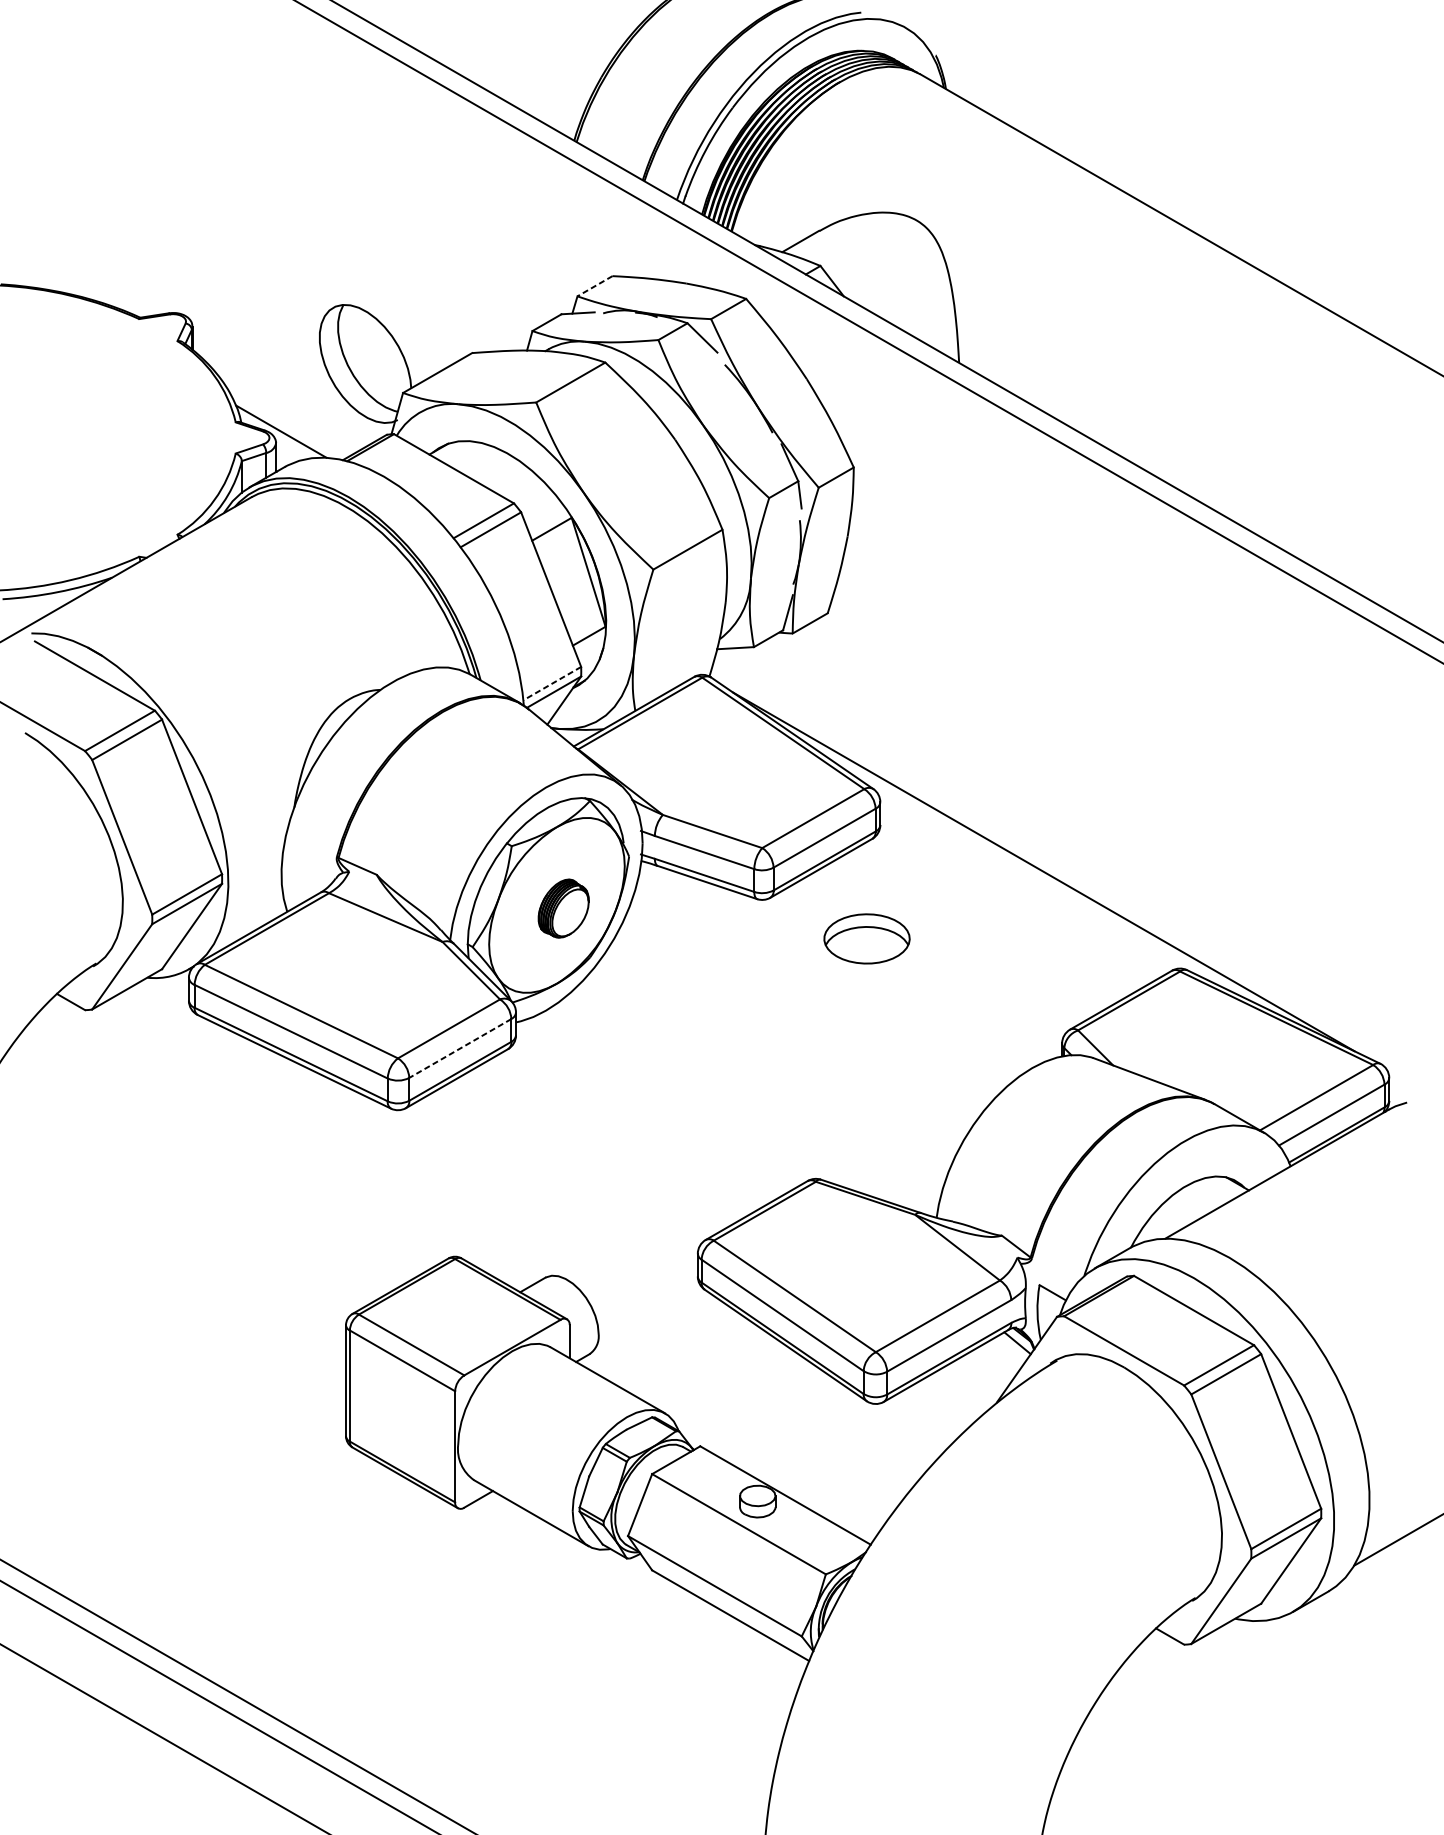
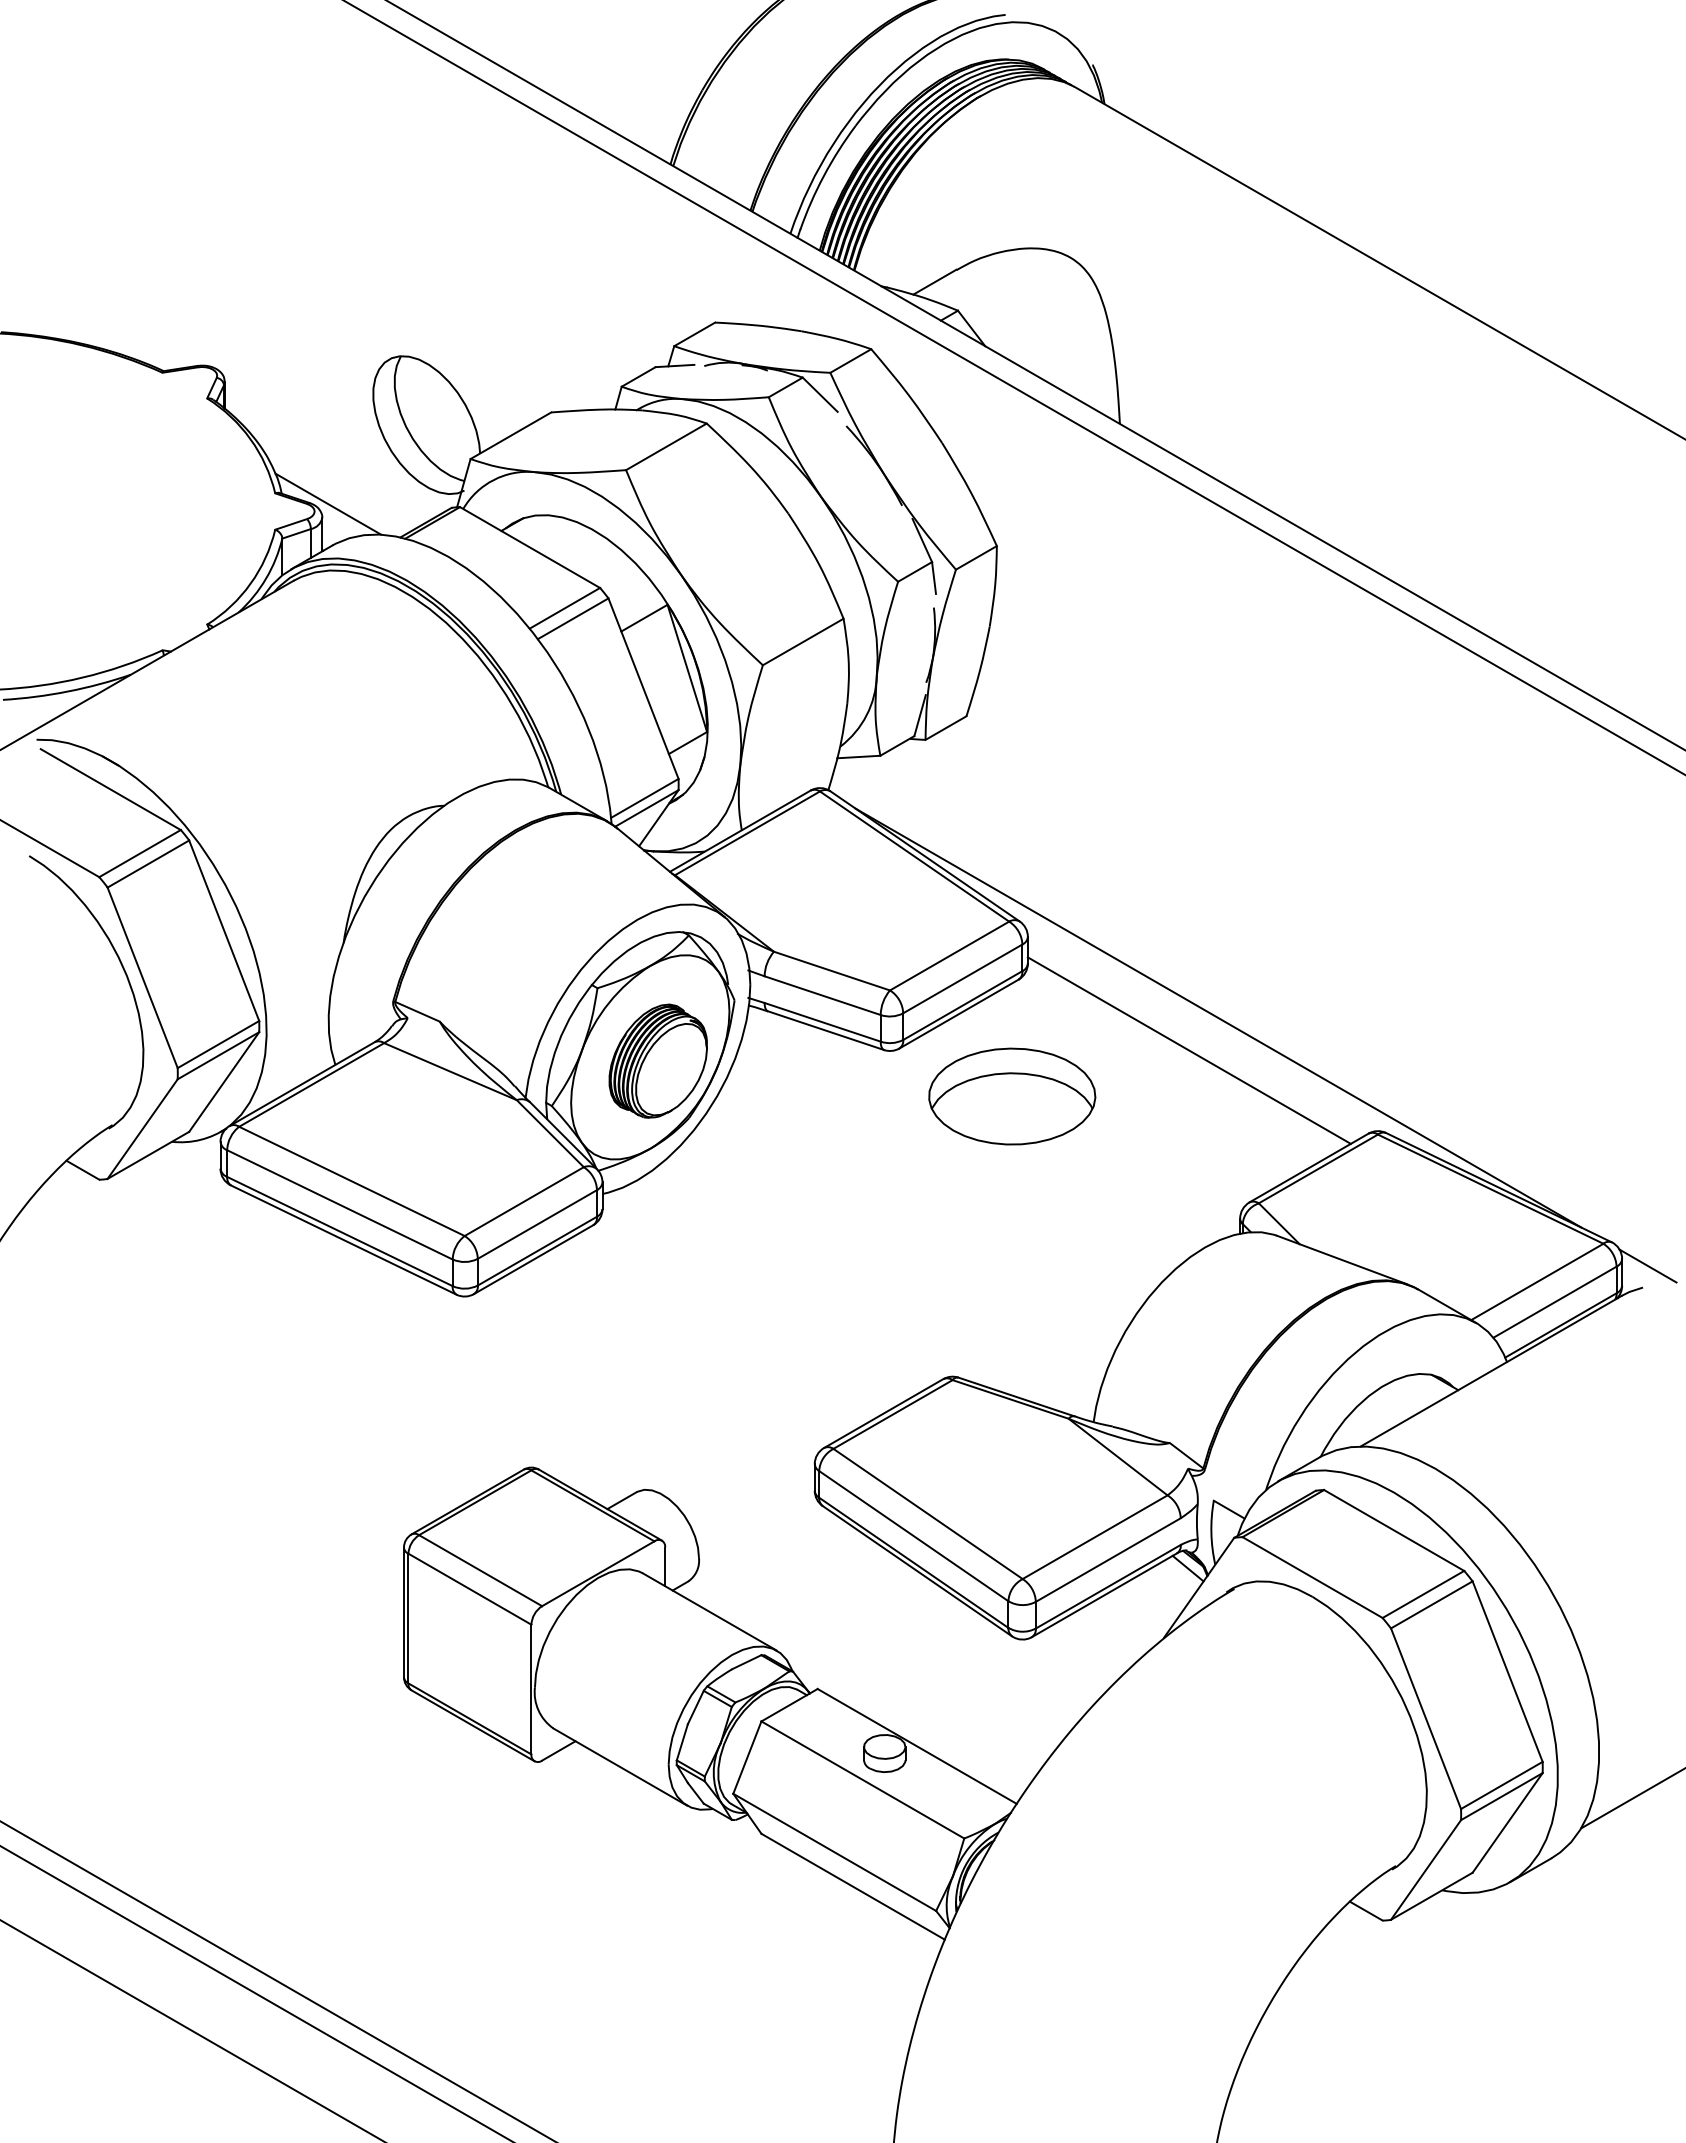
line: (594, 286) -> (694, 334), dashed -> solid
line: (552, 683) -> (644, 798), dashed -> solid
line: (1017, 899) -> (1188, 1050), added
part: (563, 908) -> (657, 1060), size x1.67
part: (867, 938) -> (1012, 1096), size x1.67
line: (460, 1048) -> (537, 1224), dashed -> solid
line: (1410, 1083) -> (1647, 1265), added

